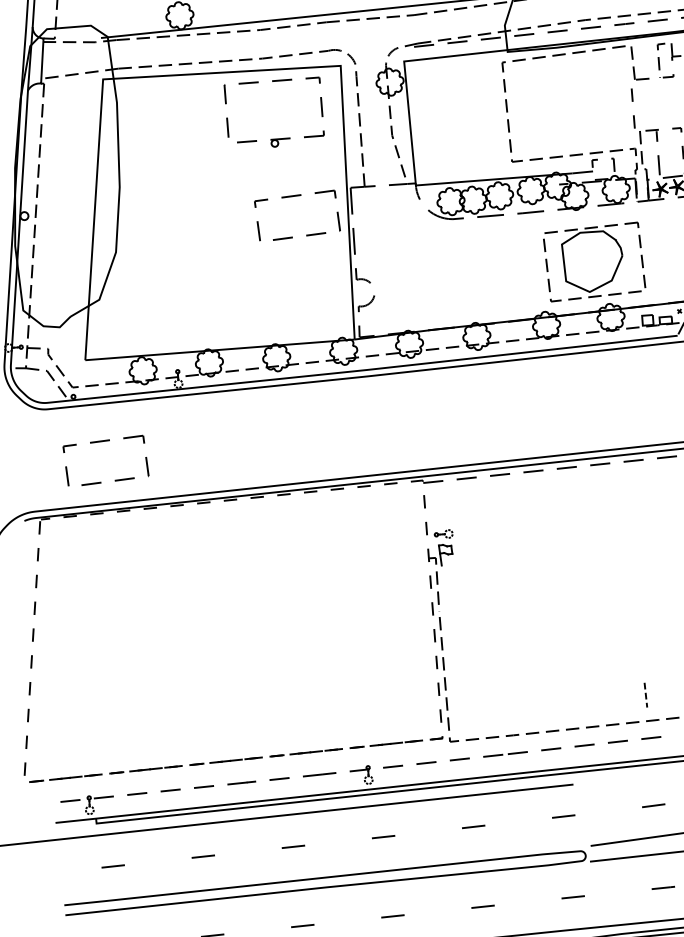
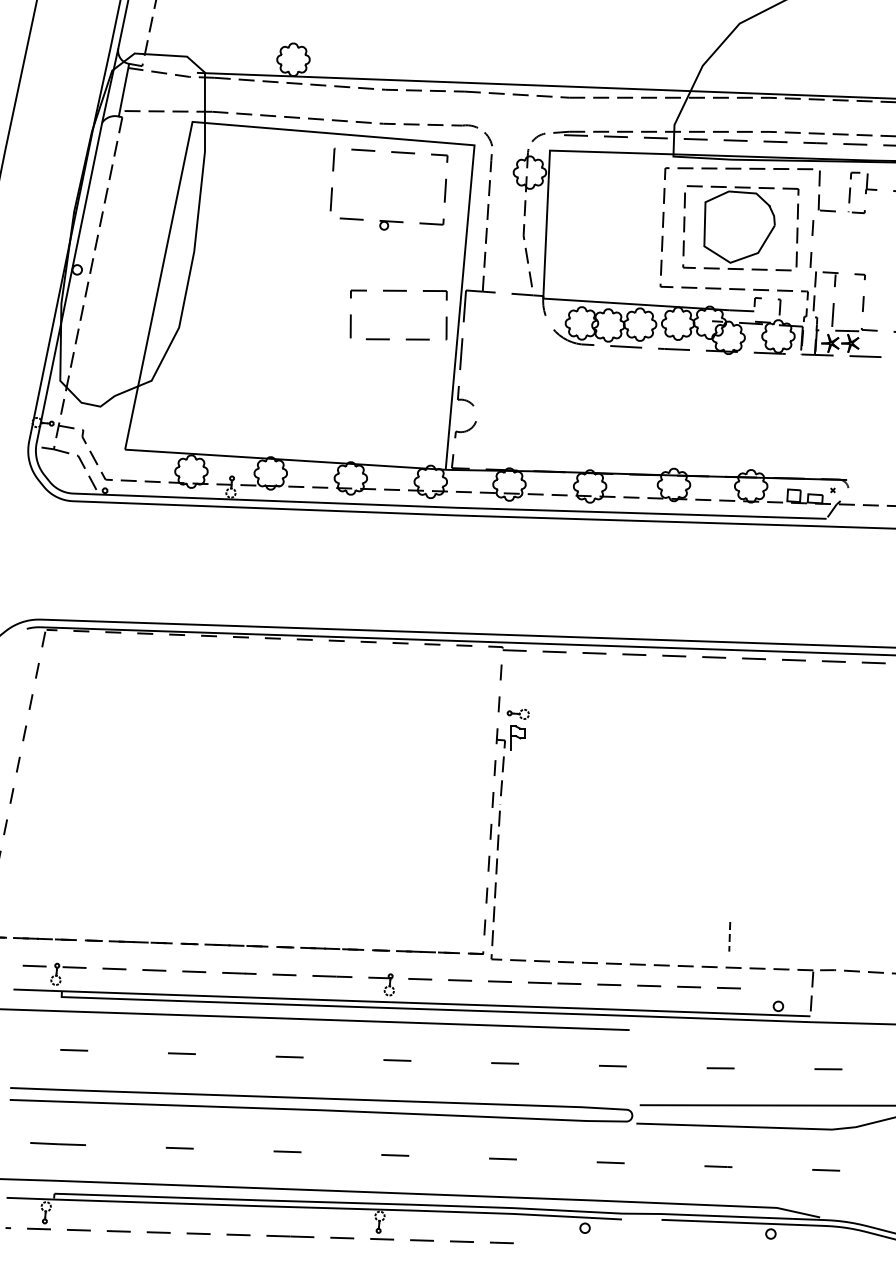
part: (594, 262) -> (740, 228), moved
part: (103, 441) -> (132, 548), removed

